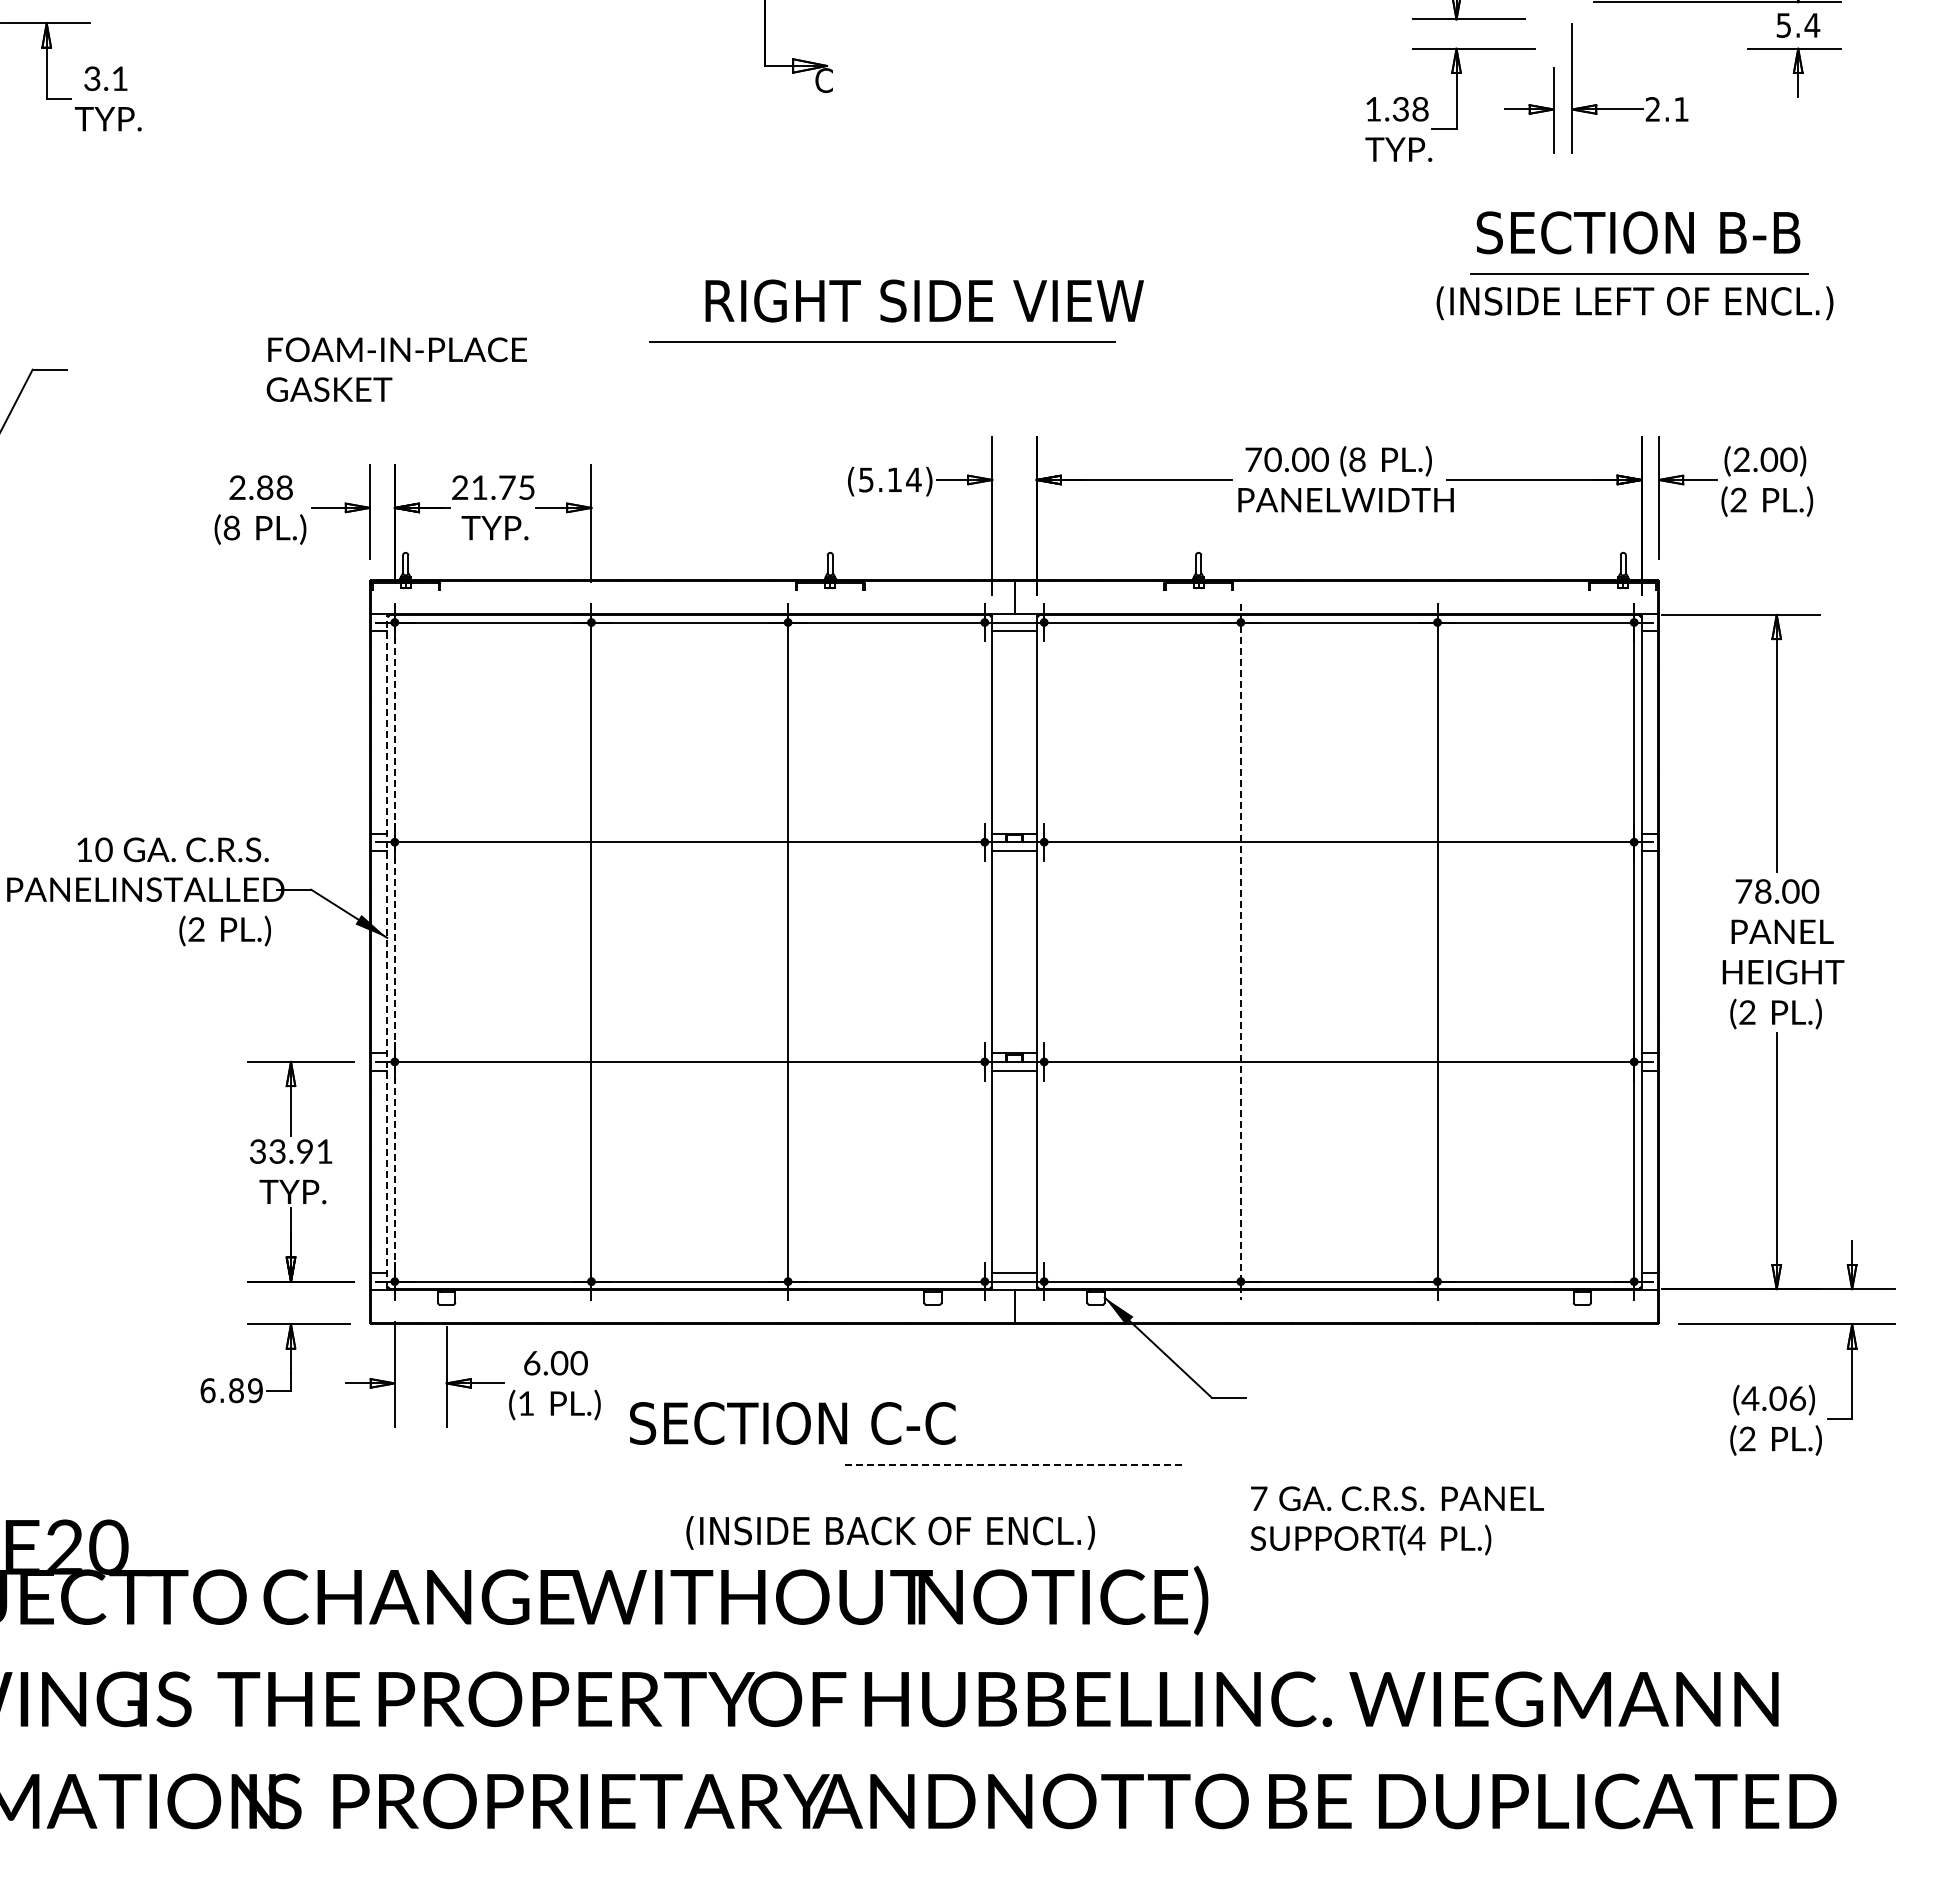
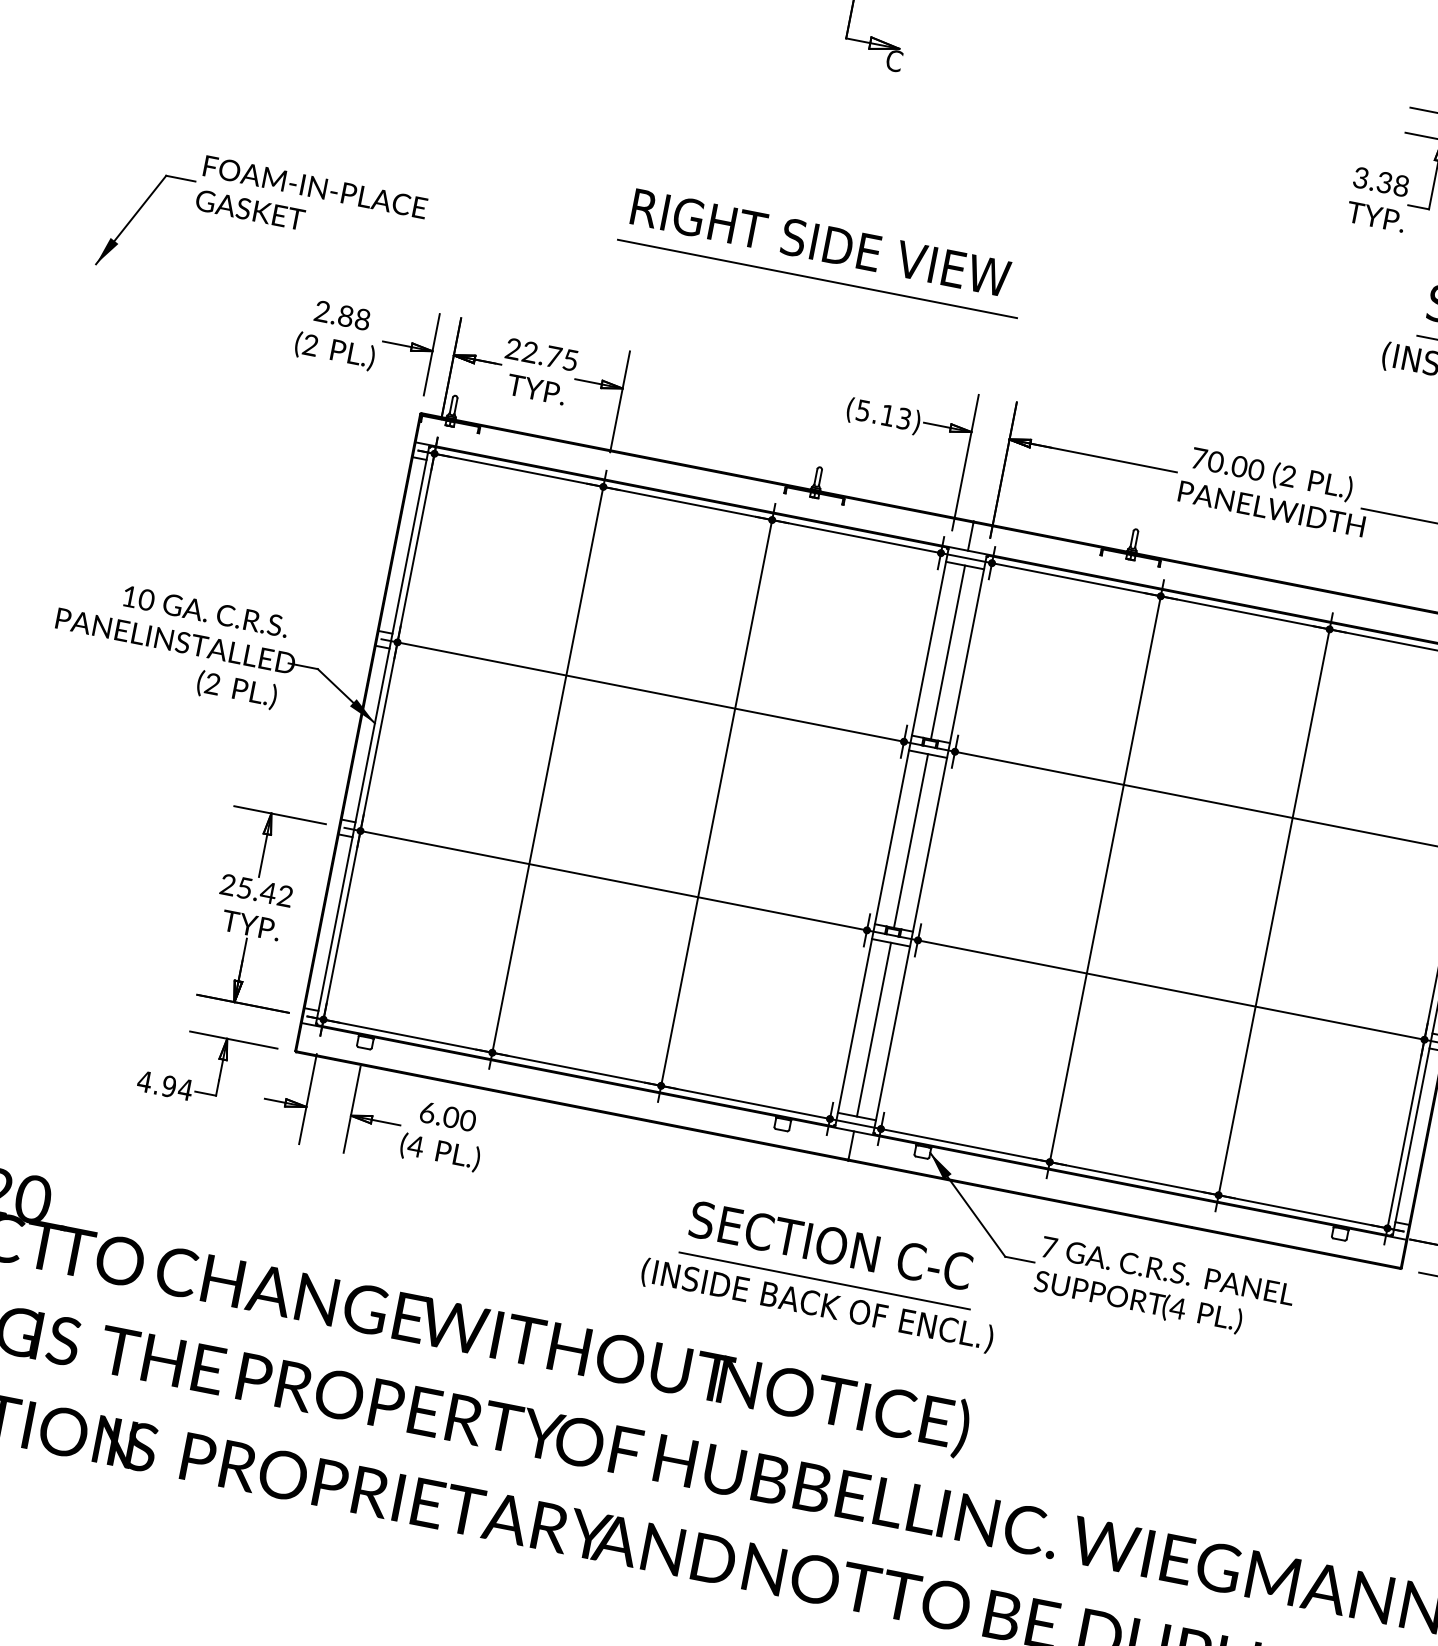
text: (1373, 109) -> (1361, 178), 1.38 -> 3.38
text: (924, 300) -> (820, 242), moved
line: (882, 341) -> (817, 278), moved
text: (396, 369) -> (311, 204), moved
text: (1357, 460) -> (1288, 476), (8 -> (2
text: (913, 479) -> (903, 418), (5.14) -> (5.13)
text: (479, 487) -> (529, 352), 21.75 -> 22.75
text: (231, 529) -> (310, 346), (8 -> (2
line: (1014, 732) -> (947, 652), added
line: (1014, 951) -> (911, 840), added
line: (387, 952) -> (372, 735), dashed -> solid
line: (394, 952) -> (378, 736), dashed -> solid
line: (1240, 952) -> (1104, 879), dashed -> solid
text: (290, 1151) -> (255, 890), 33.91 -> 25.42
line: (1014, 1171) -> (874, 1029), added
text: (231, 1390) -> (165, 1085), 6.89 -> 4.94
text: (526, 1403) -> (416, 1146), (1 -> (4
text: (792, 1423) -> (830, 1245), moved
line: (1014, 1464) -> (824, 1280), dashed -> solid
text: (1396, 1520) -> (1163, 1289), moved
text: (890, 1532) -> (817, 1305), moved

